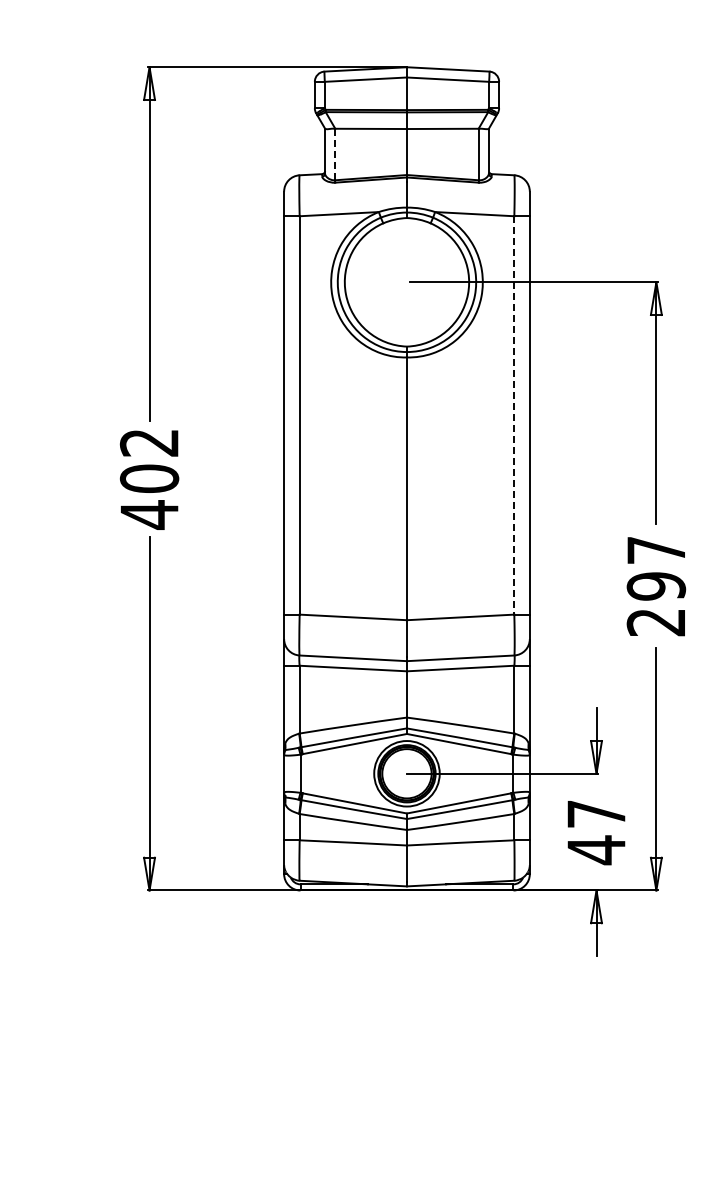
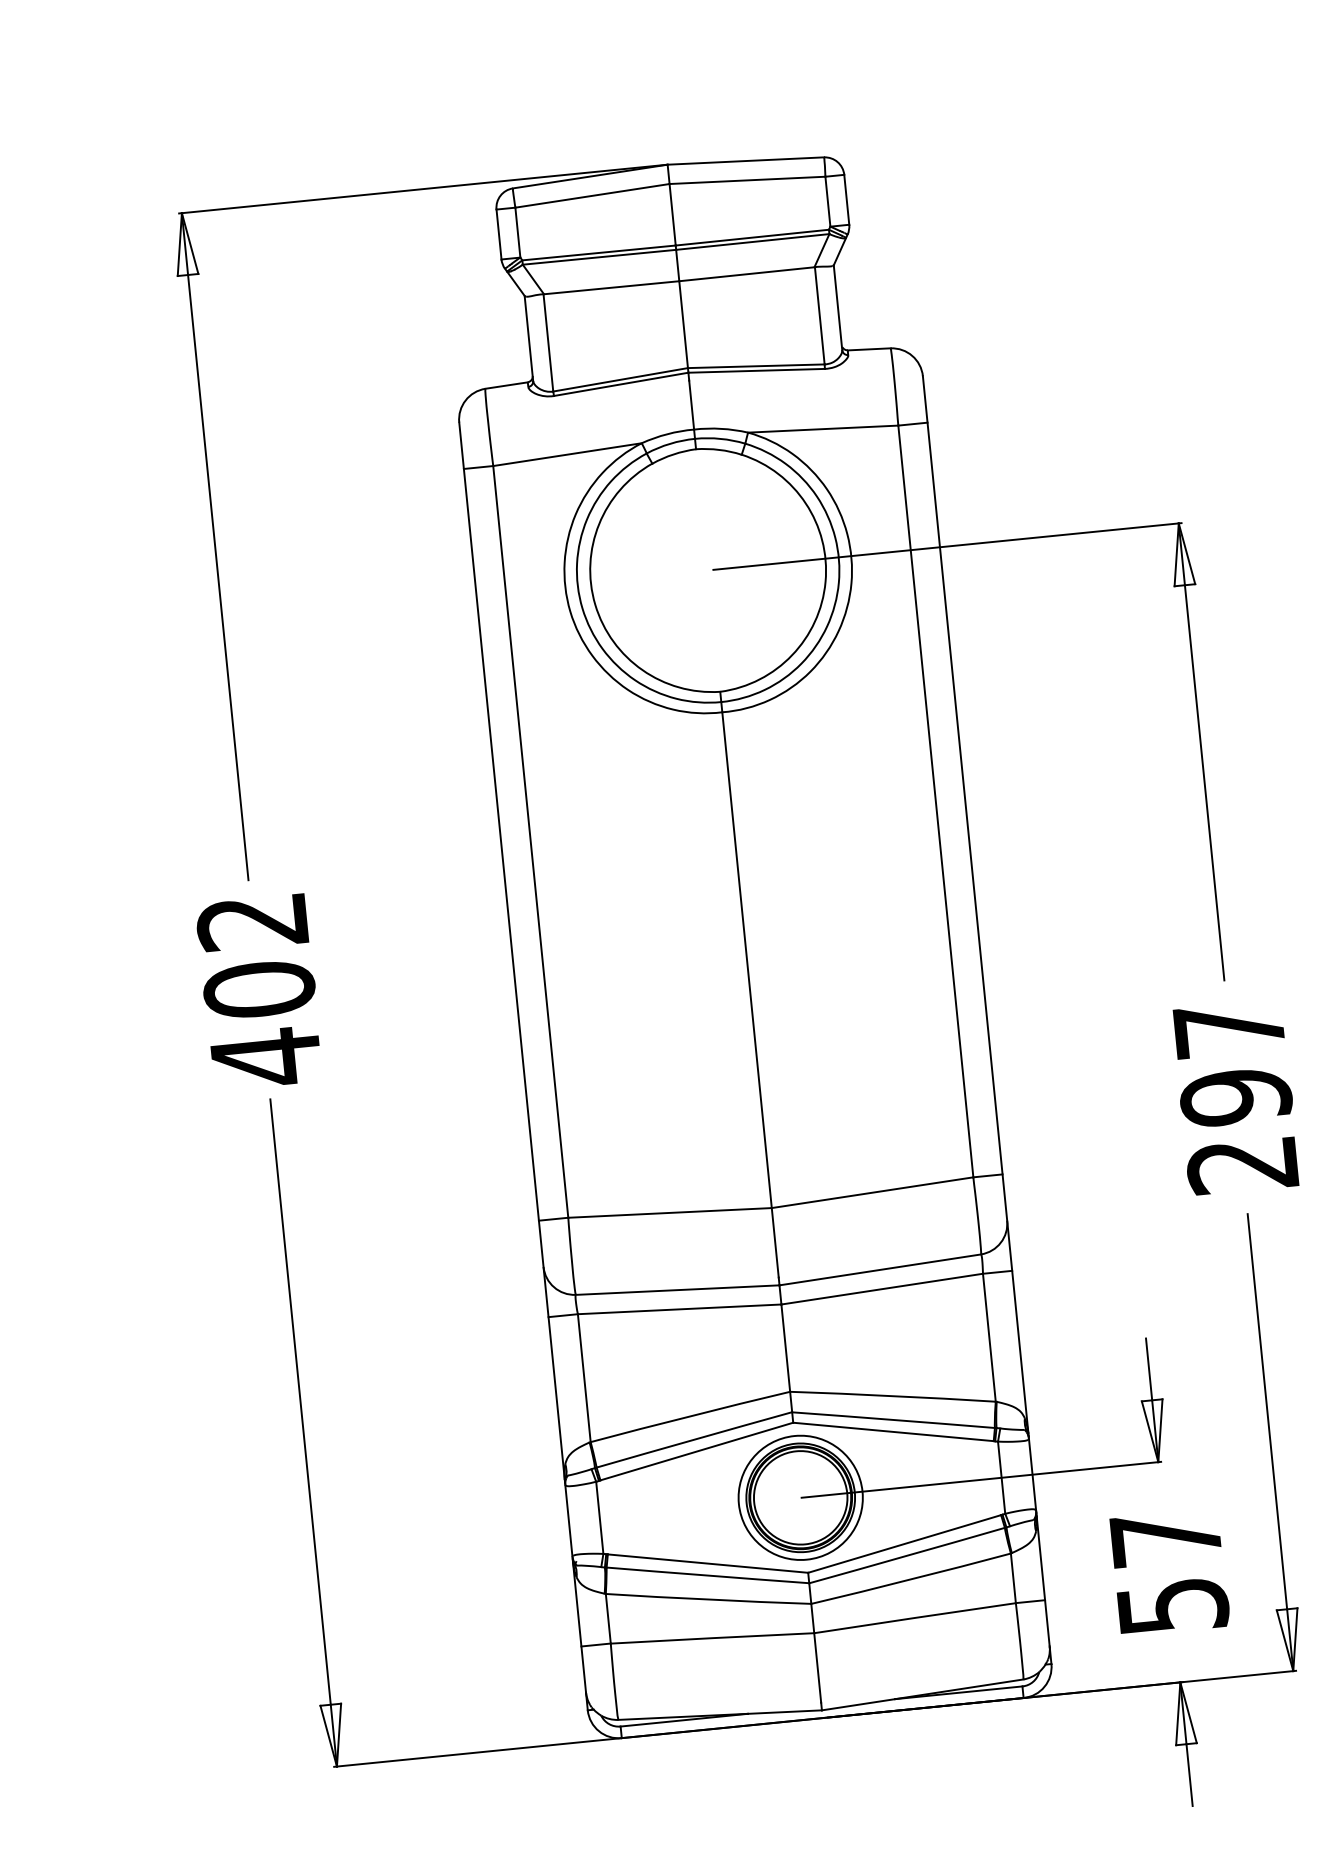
line: (335, 154) -> (549, 342), dashed -> solid
line: (514, 415) -> (936, 801), dashed -> solid
text: (596, 850) -> (1172, 1606), 47 -> 57

